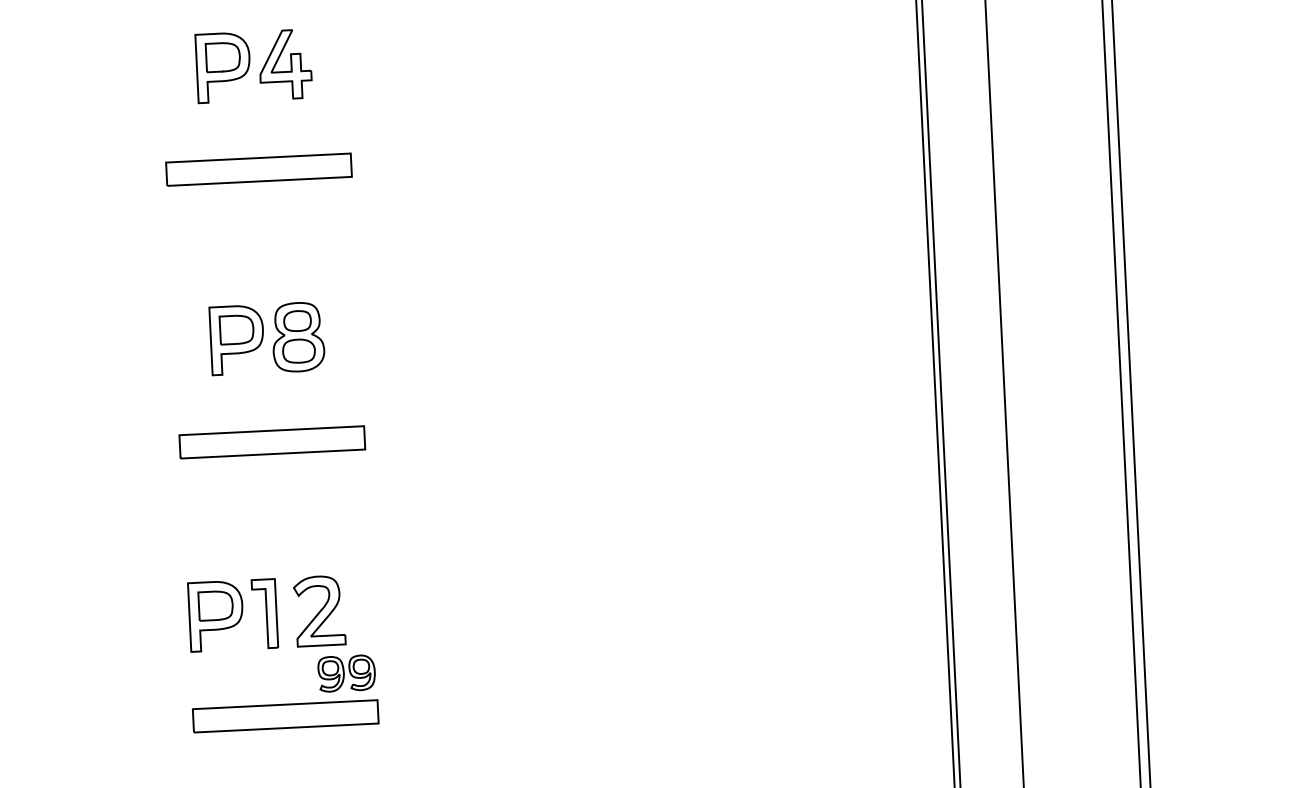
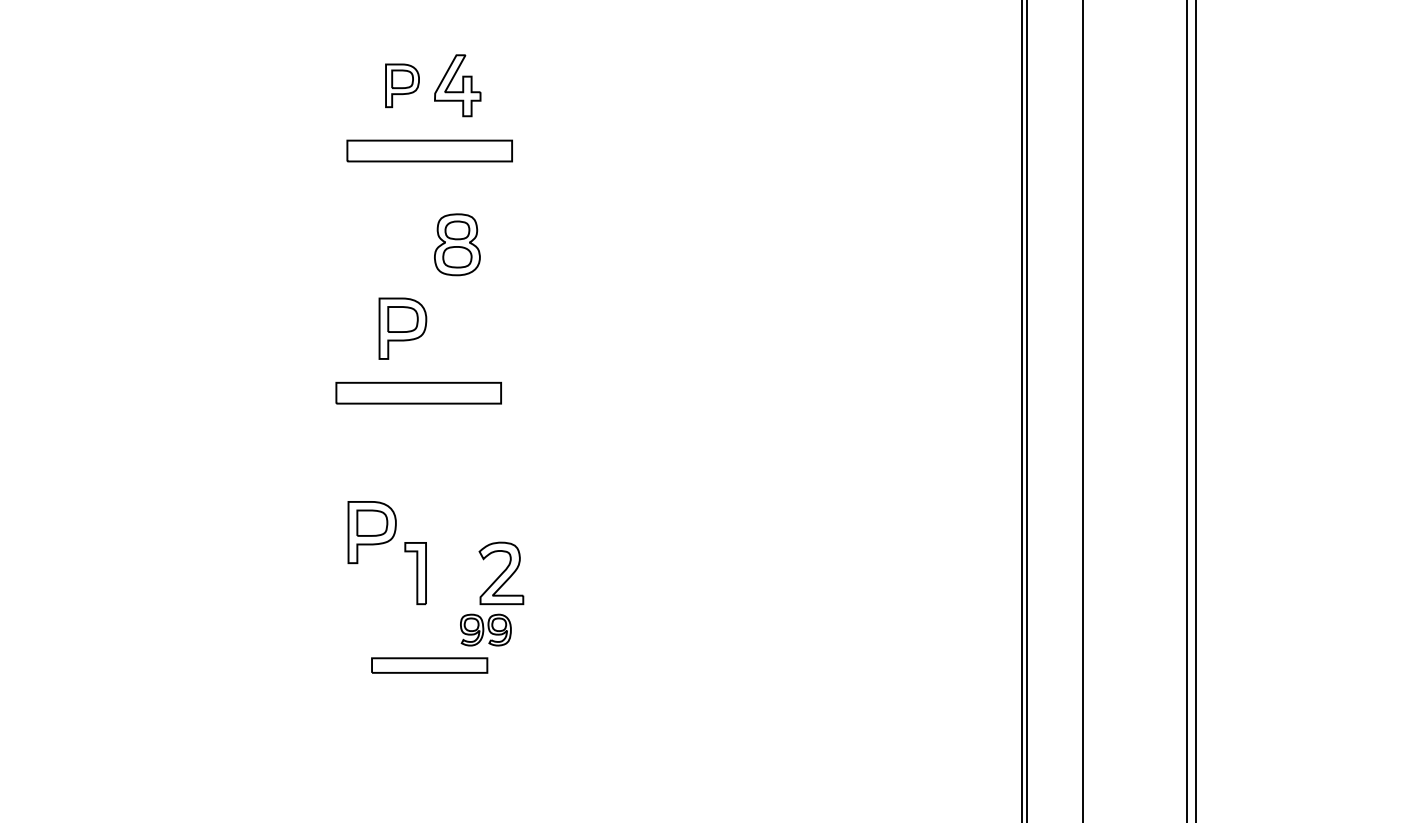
part: (223, 67) -> (402, 85), size x0.7
part: (258, 169) -> (429, 150), moved
part: (298, 336) -> (457, 244), moved
part: (272, 441) -> (418, 392), moved
part: (319, 611) -> (501, 573), moved
part: (215, 616) -> (371, 532), moved
part: (285, 716) -> (429, 665), size x0.7

